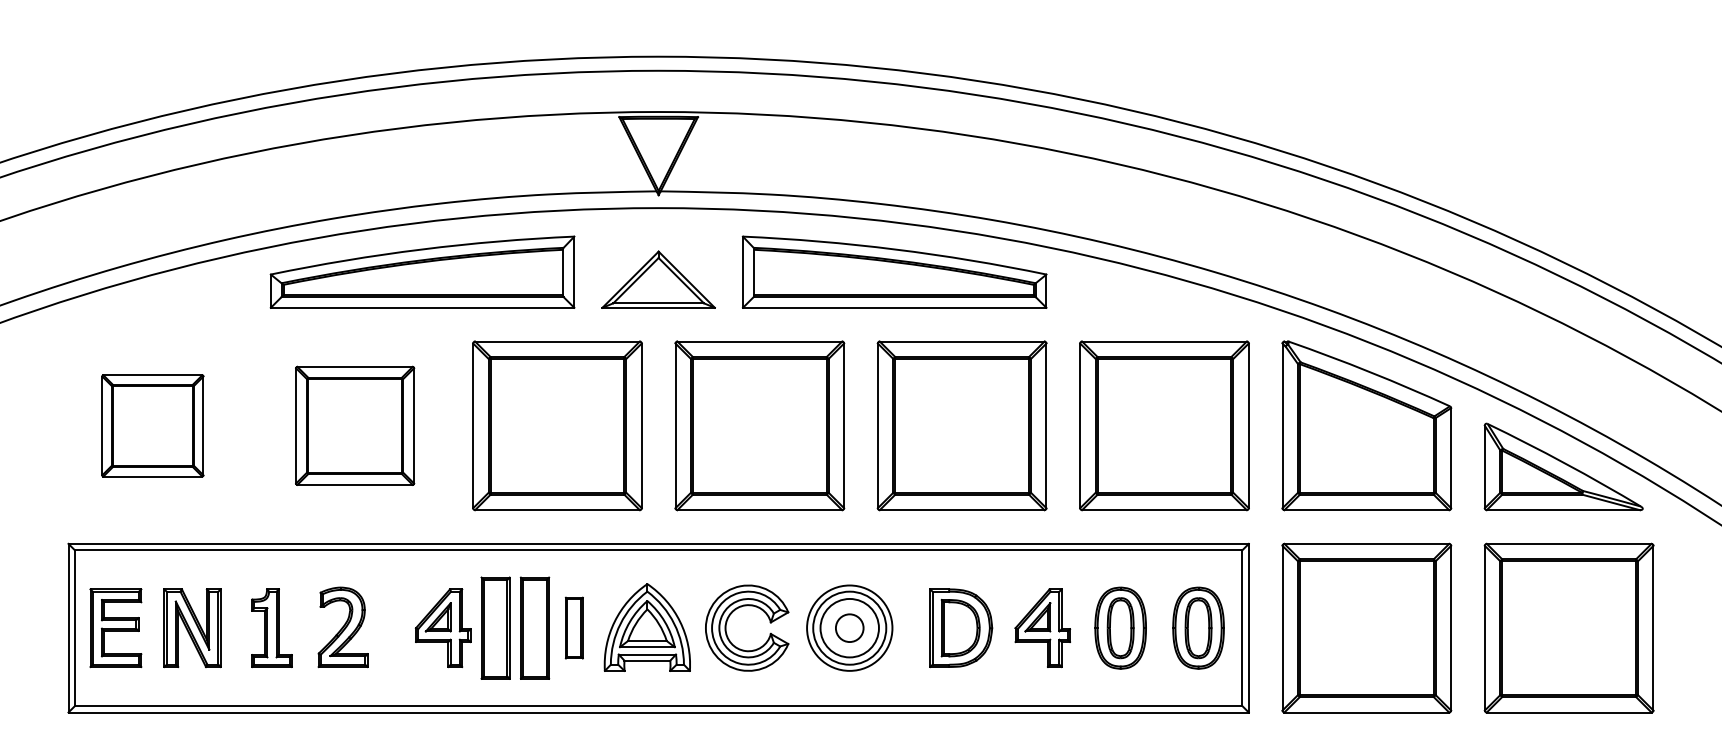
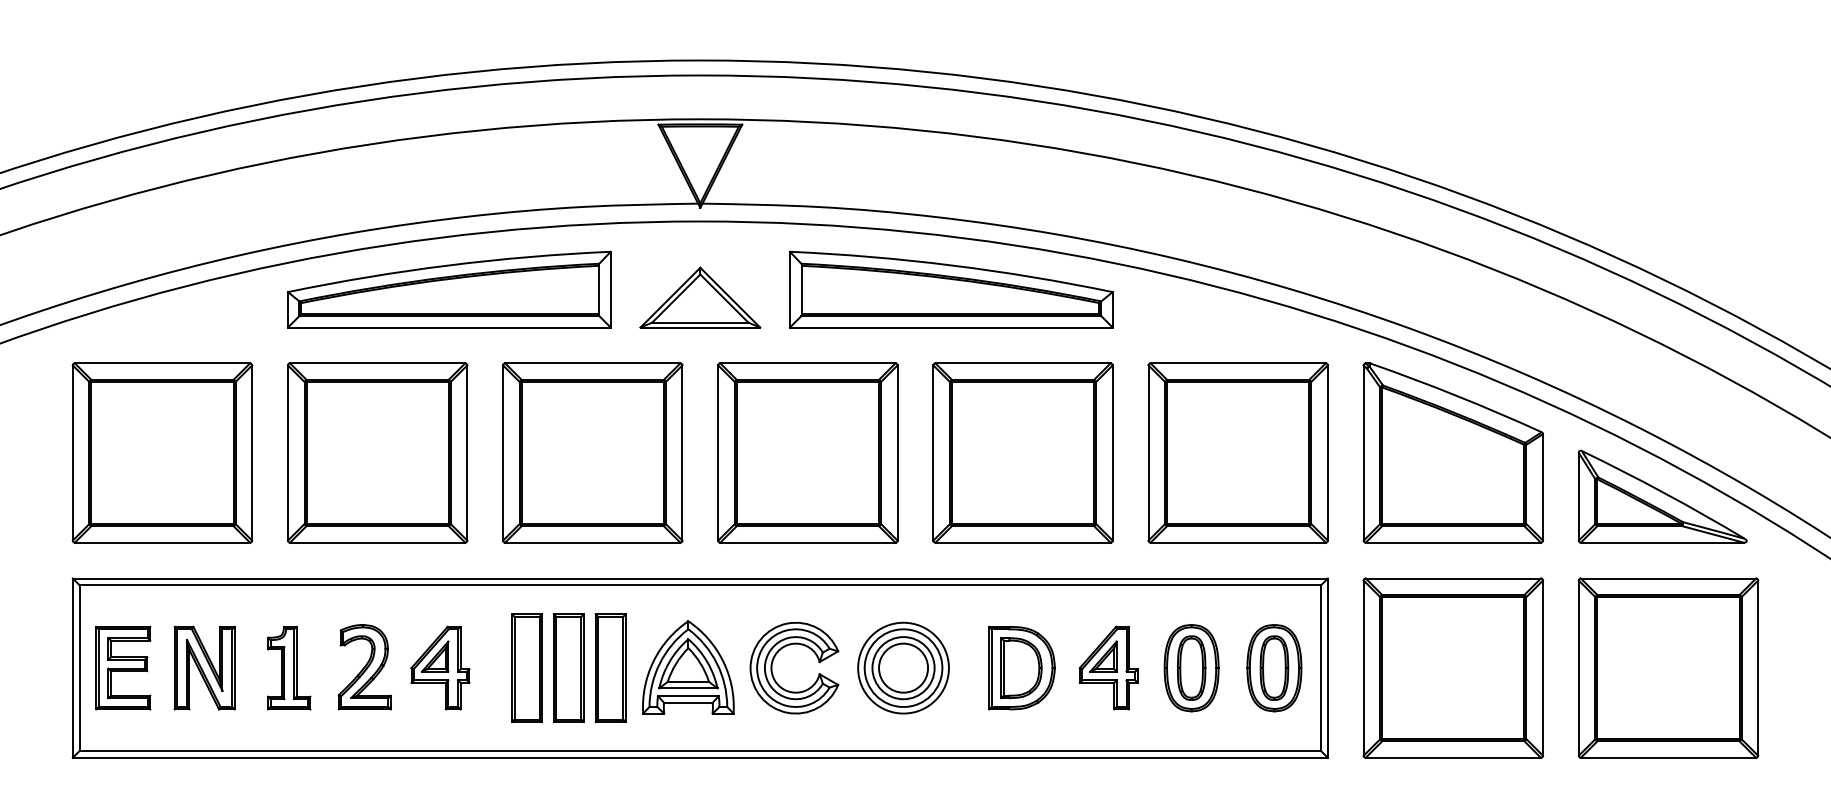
part: (152, 425) -> (162, 452), size x1.67
part: (354, 425) -> (376, 452), size x1.43
part: (574, 627) -> (610, 667), size x1.67
part: (442, 628) -> (439, 668), moved
circle: (849, 628) -> (903, 668), size x1.67

